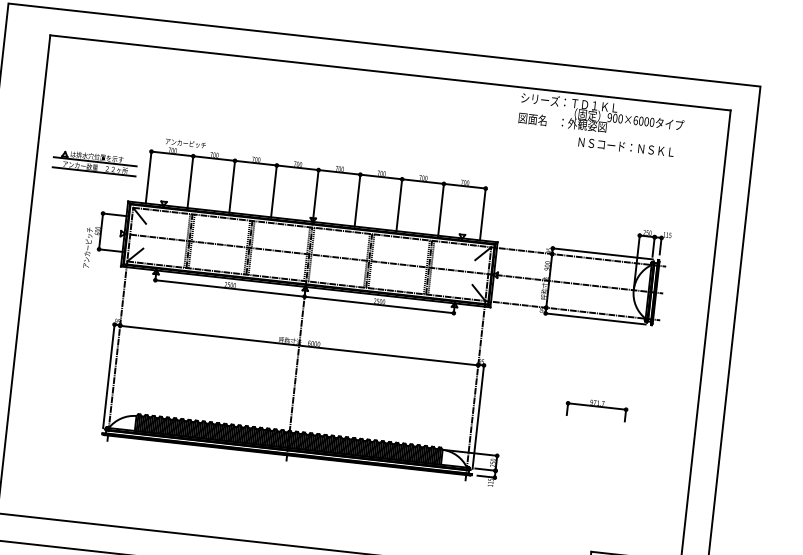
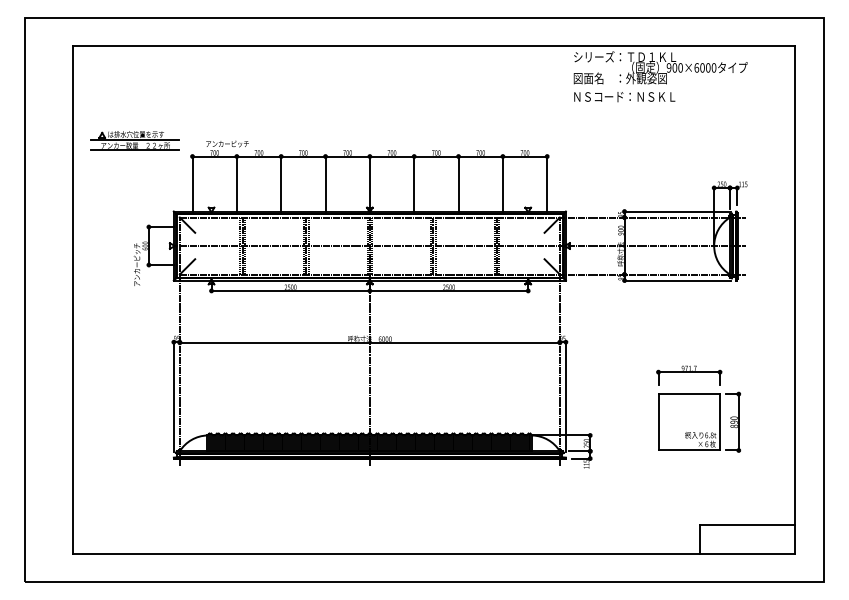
text: (625, 147) -> (624, 97), moved
part: (94, 162) -> (134, 140), moved
part: (601, 454) -> (699, 421), added

